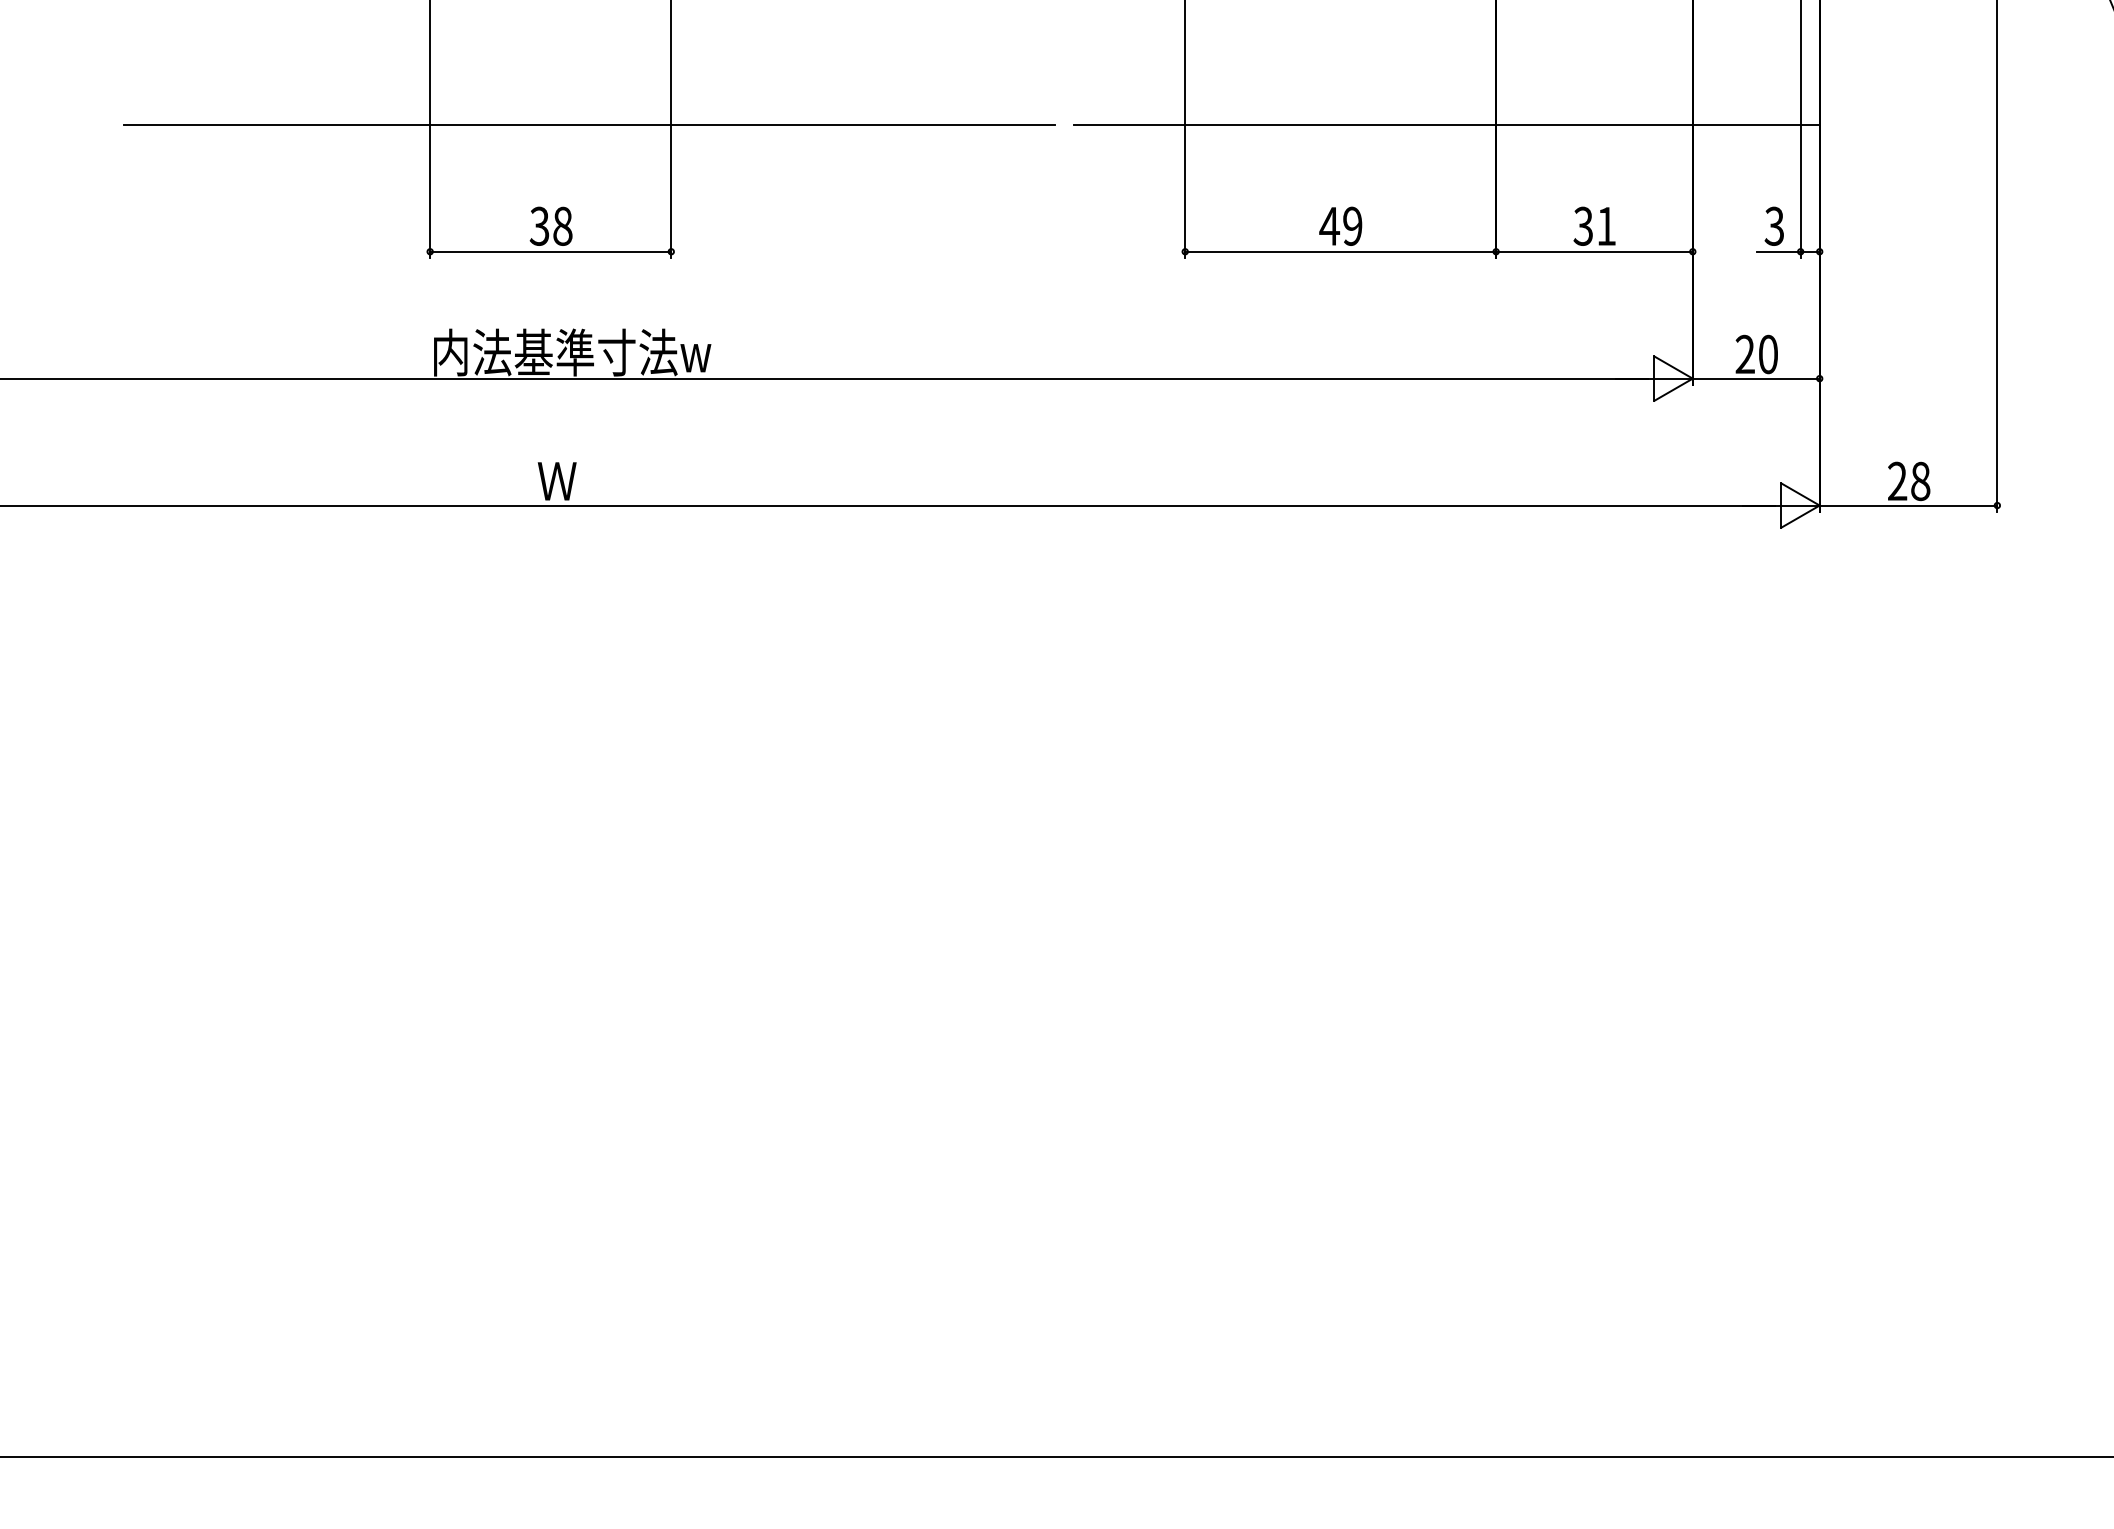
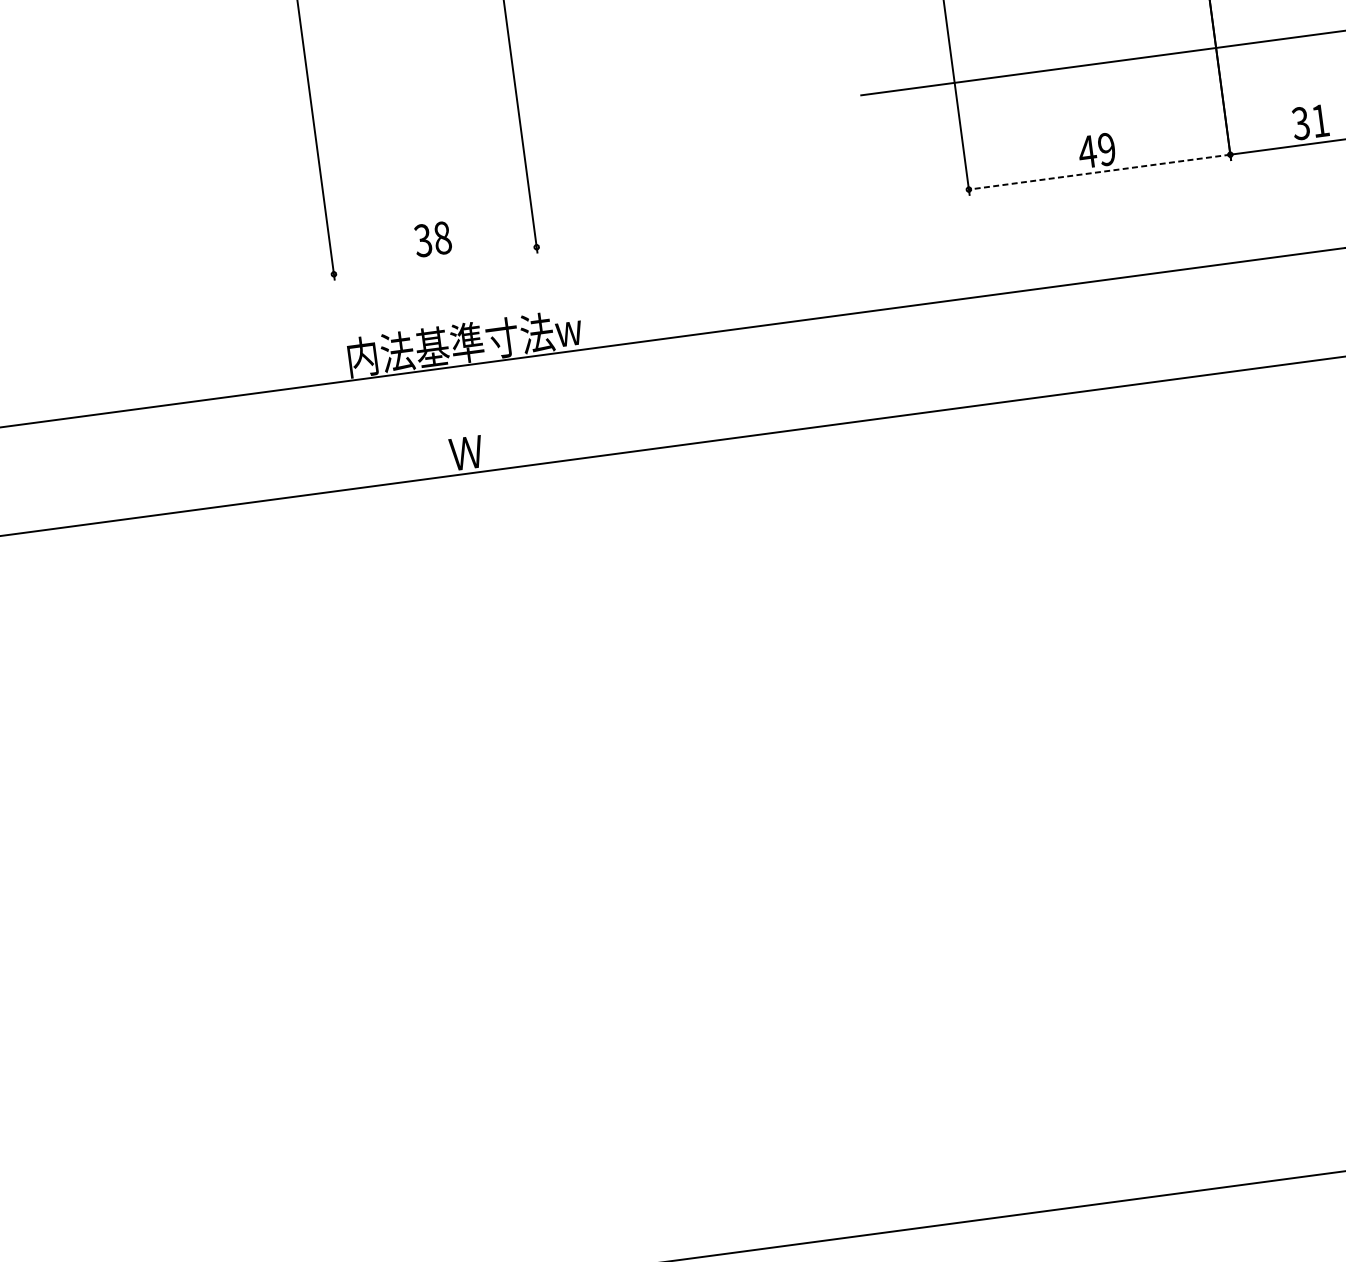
line: (589, 124) -> (453, 149), removed
line: (550, 251) -> (435, 260), removed
line: (1340, 251) -> (1099, 171), solid -> dashed

